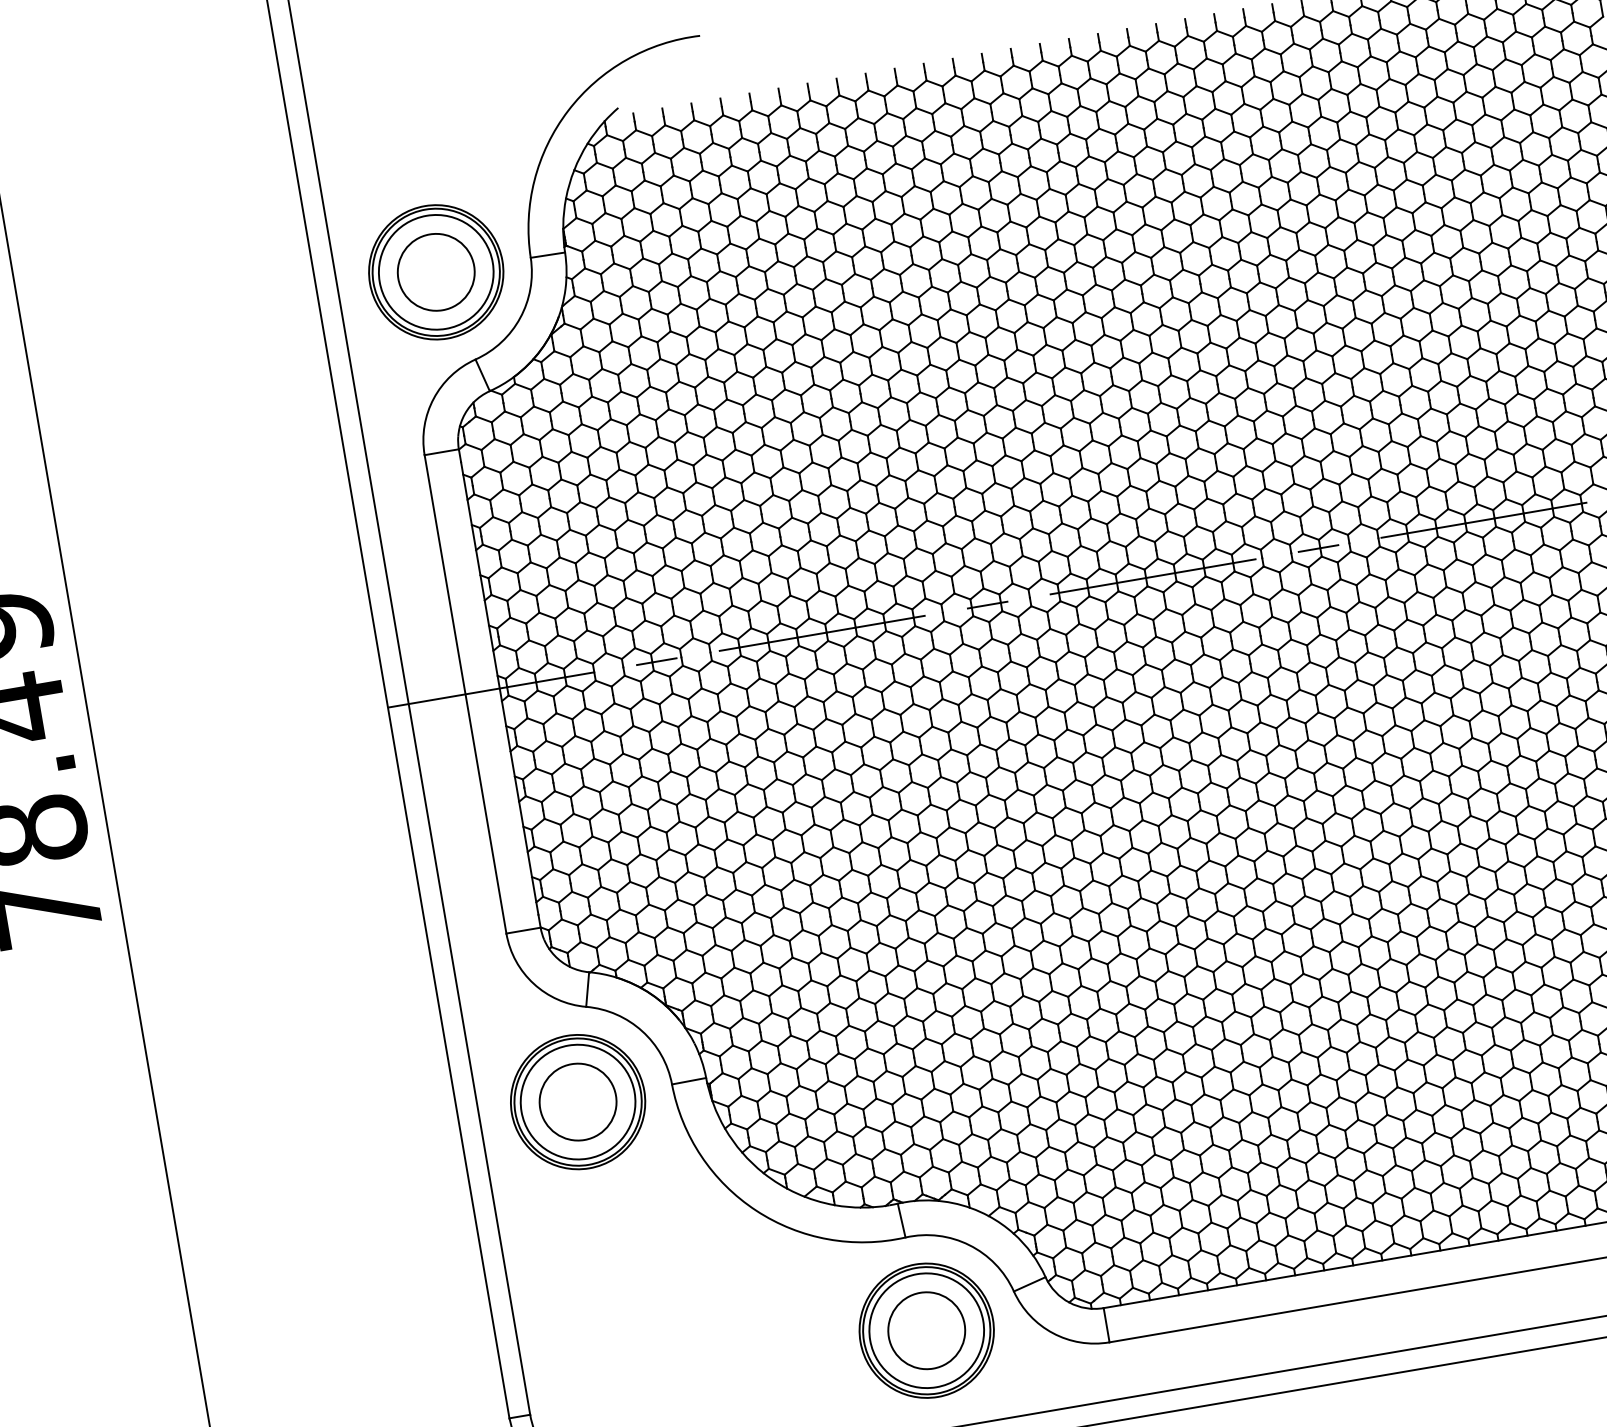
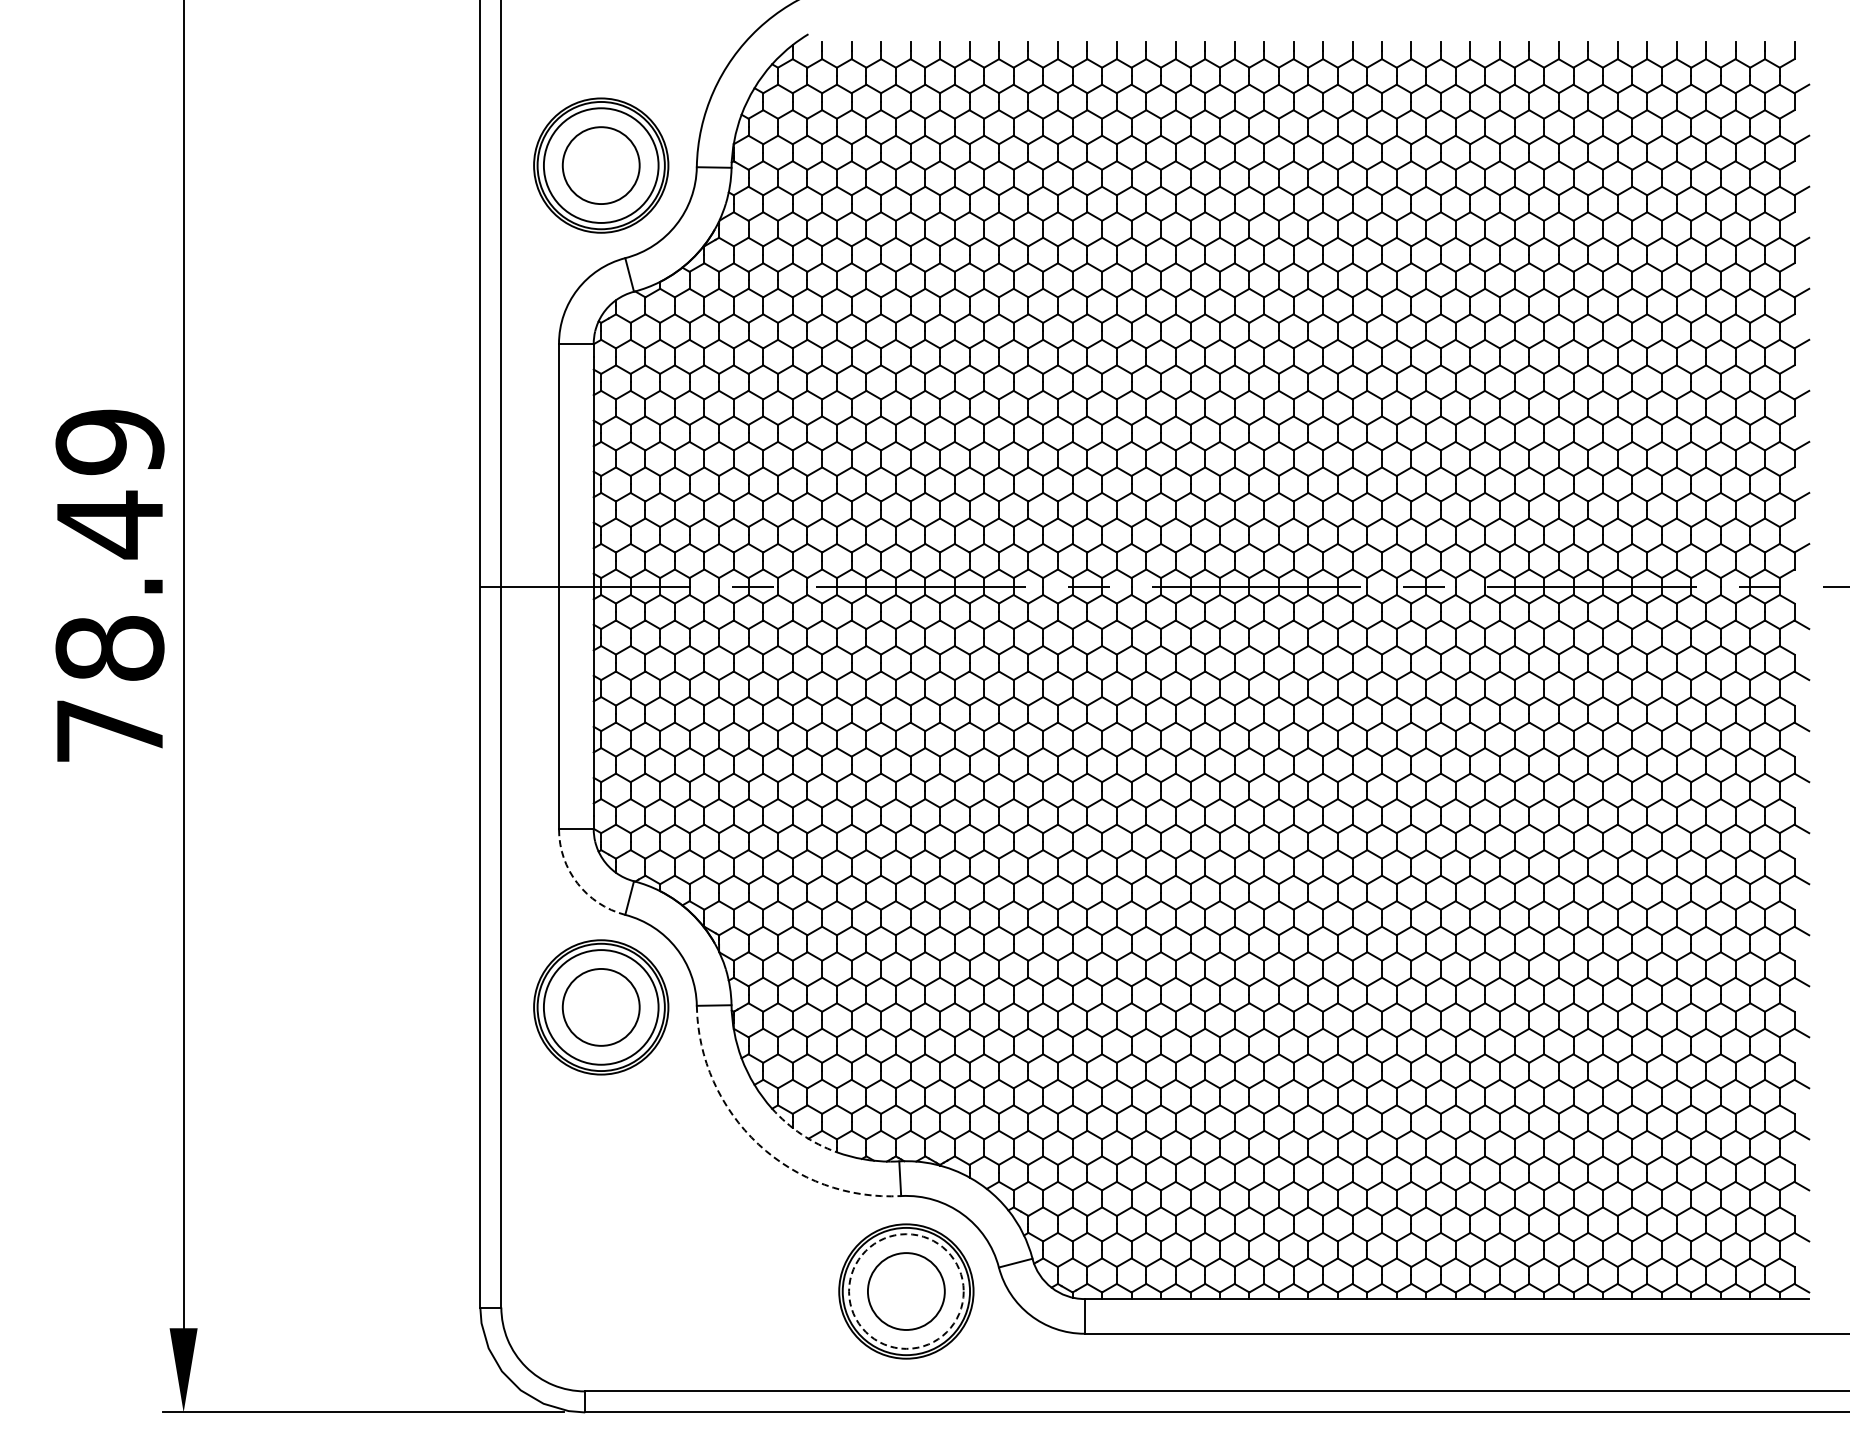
arc: (533, 983) -> (577, 883), solid -> dashed
arc: (796, 1193) -> (801, 1134), solid -> dashed
arc: (756, 1210) -> (758, 1144), solid -> dashed
circle: (926, 1330) -> (906, 1291), solid -> dashed

